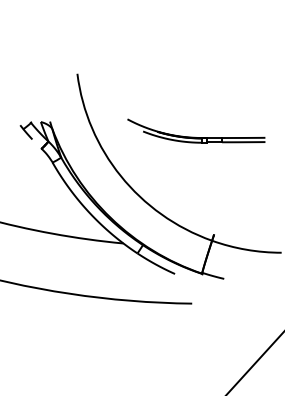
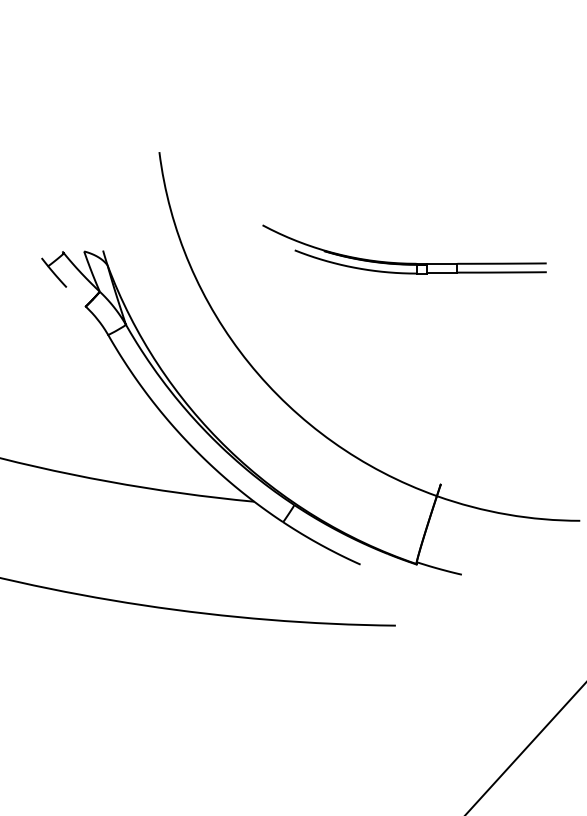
part: (194, 136) -> (400, 260), moved

